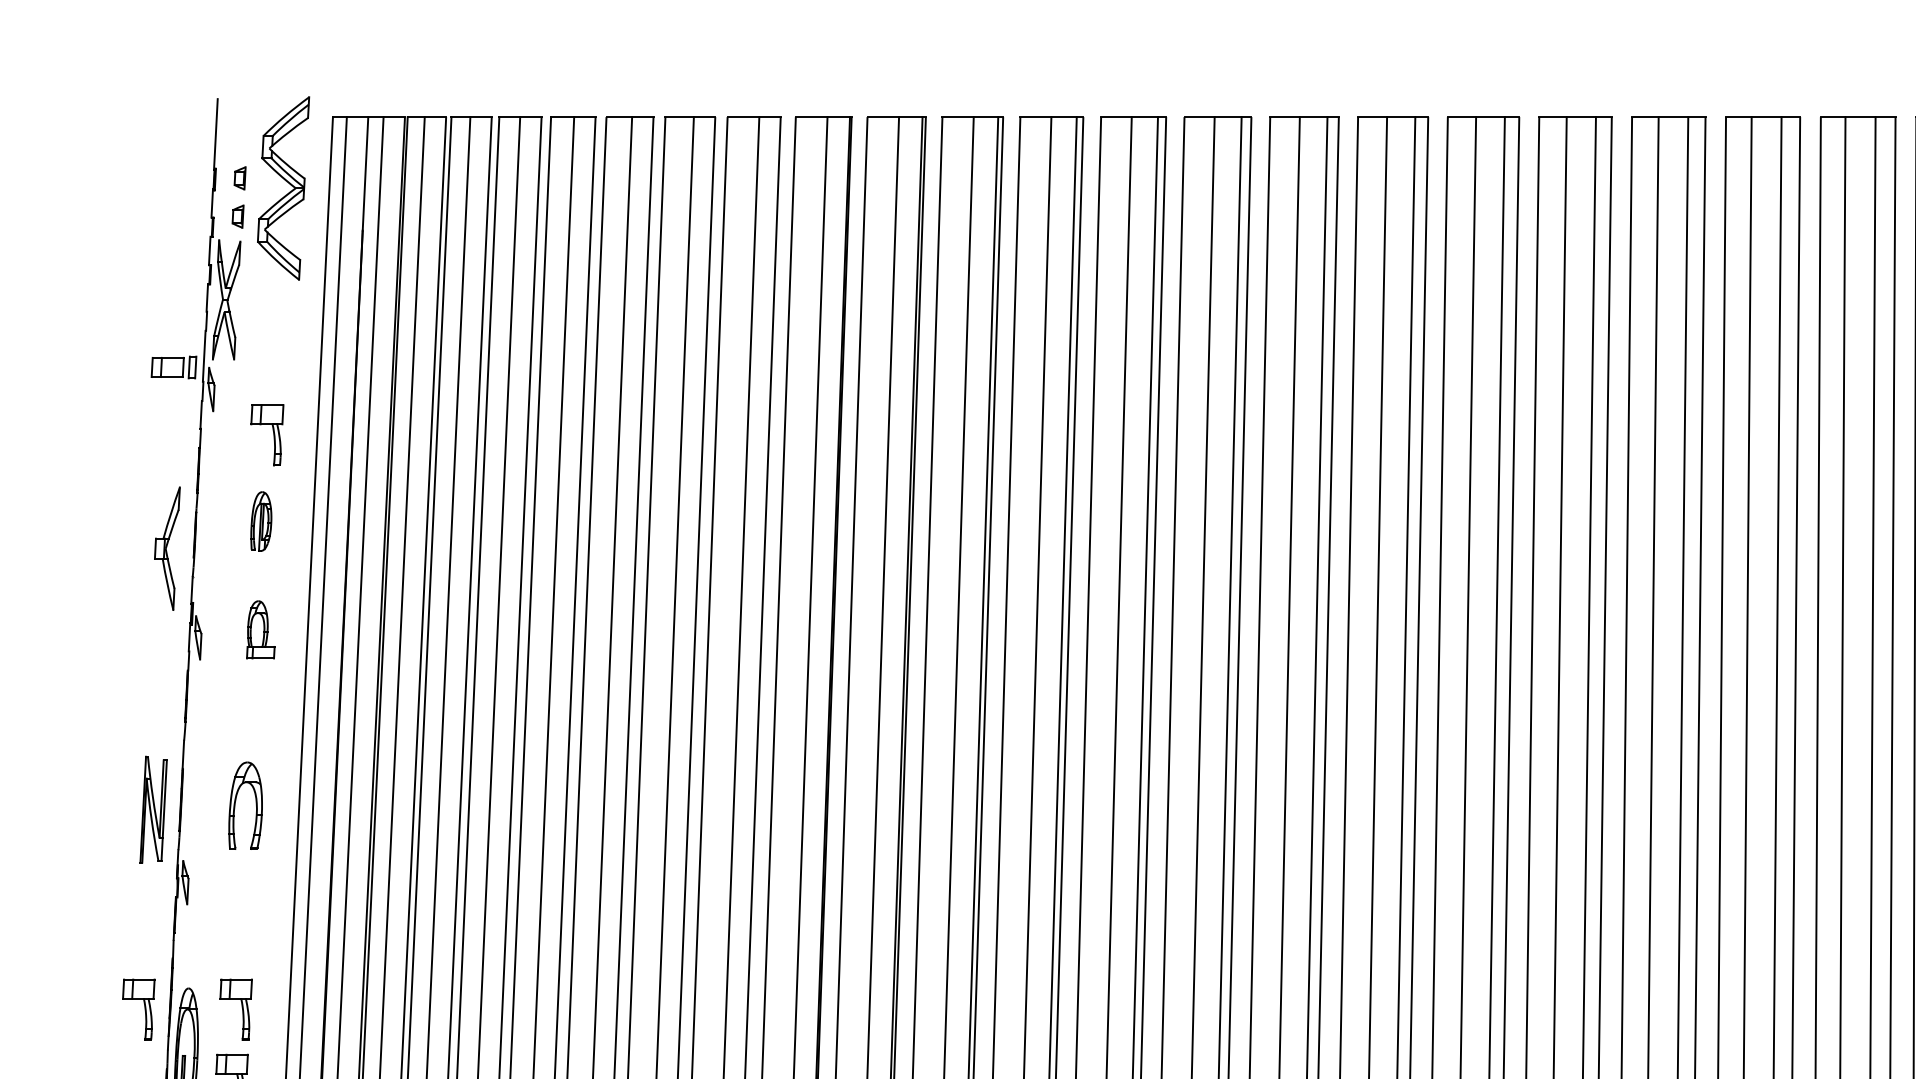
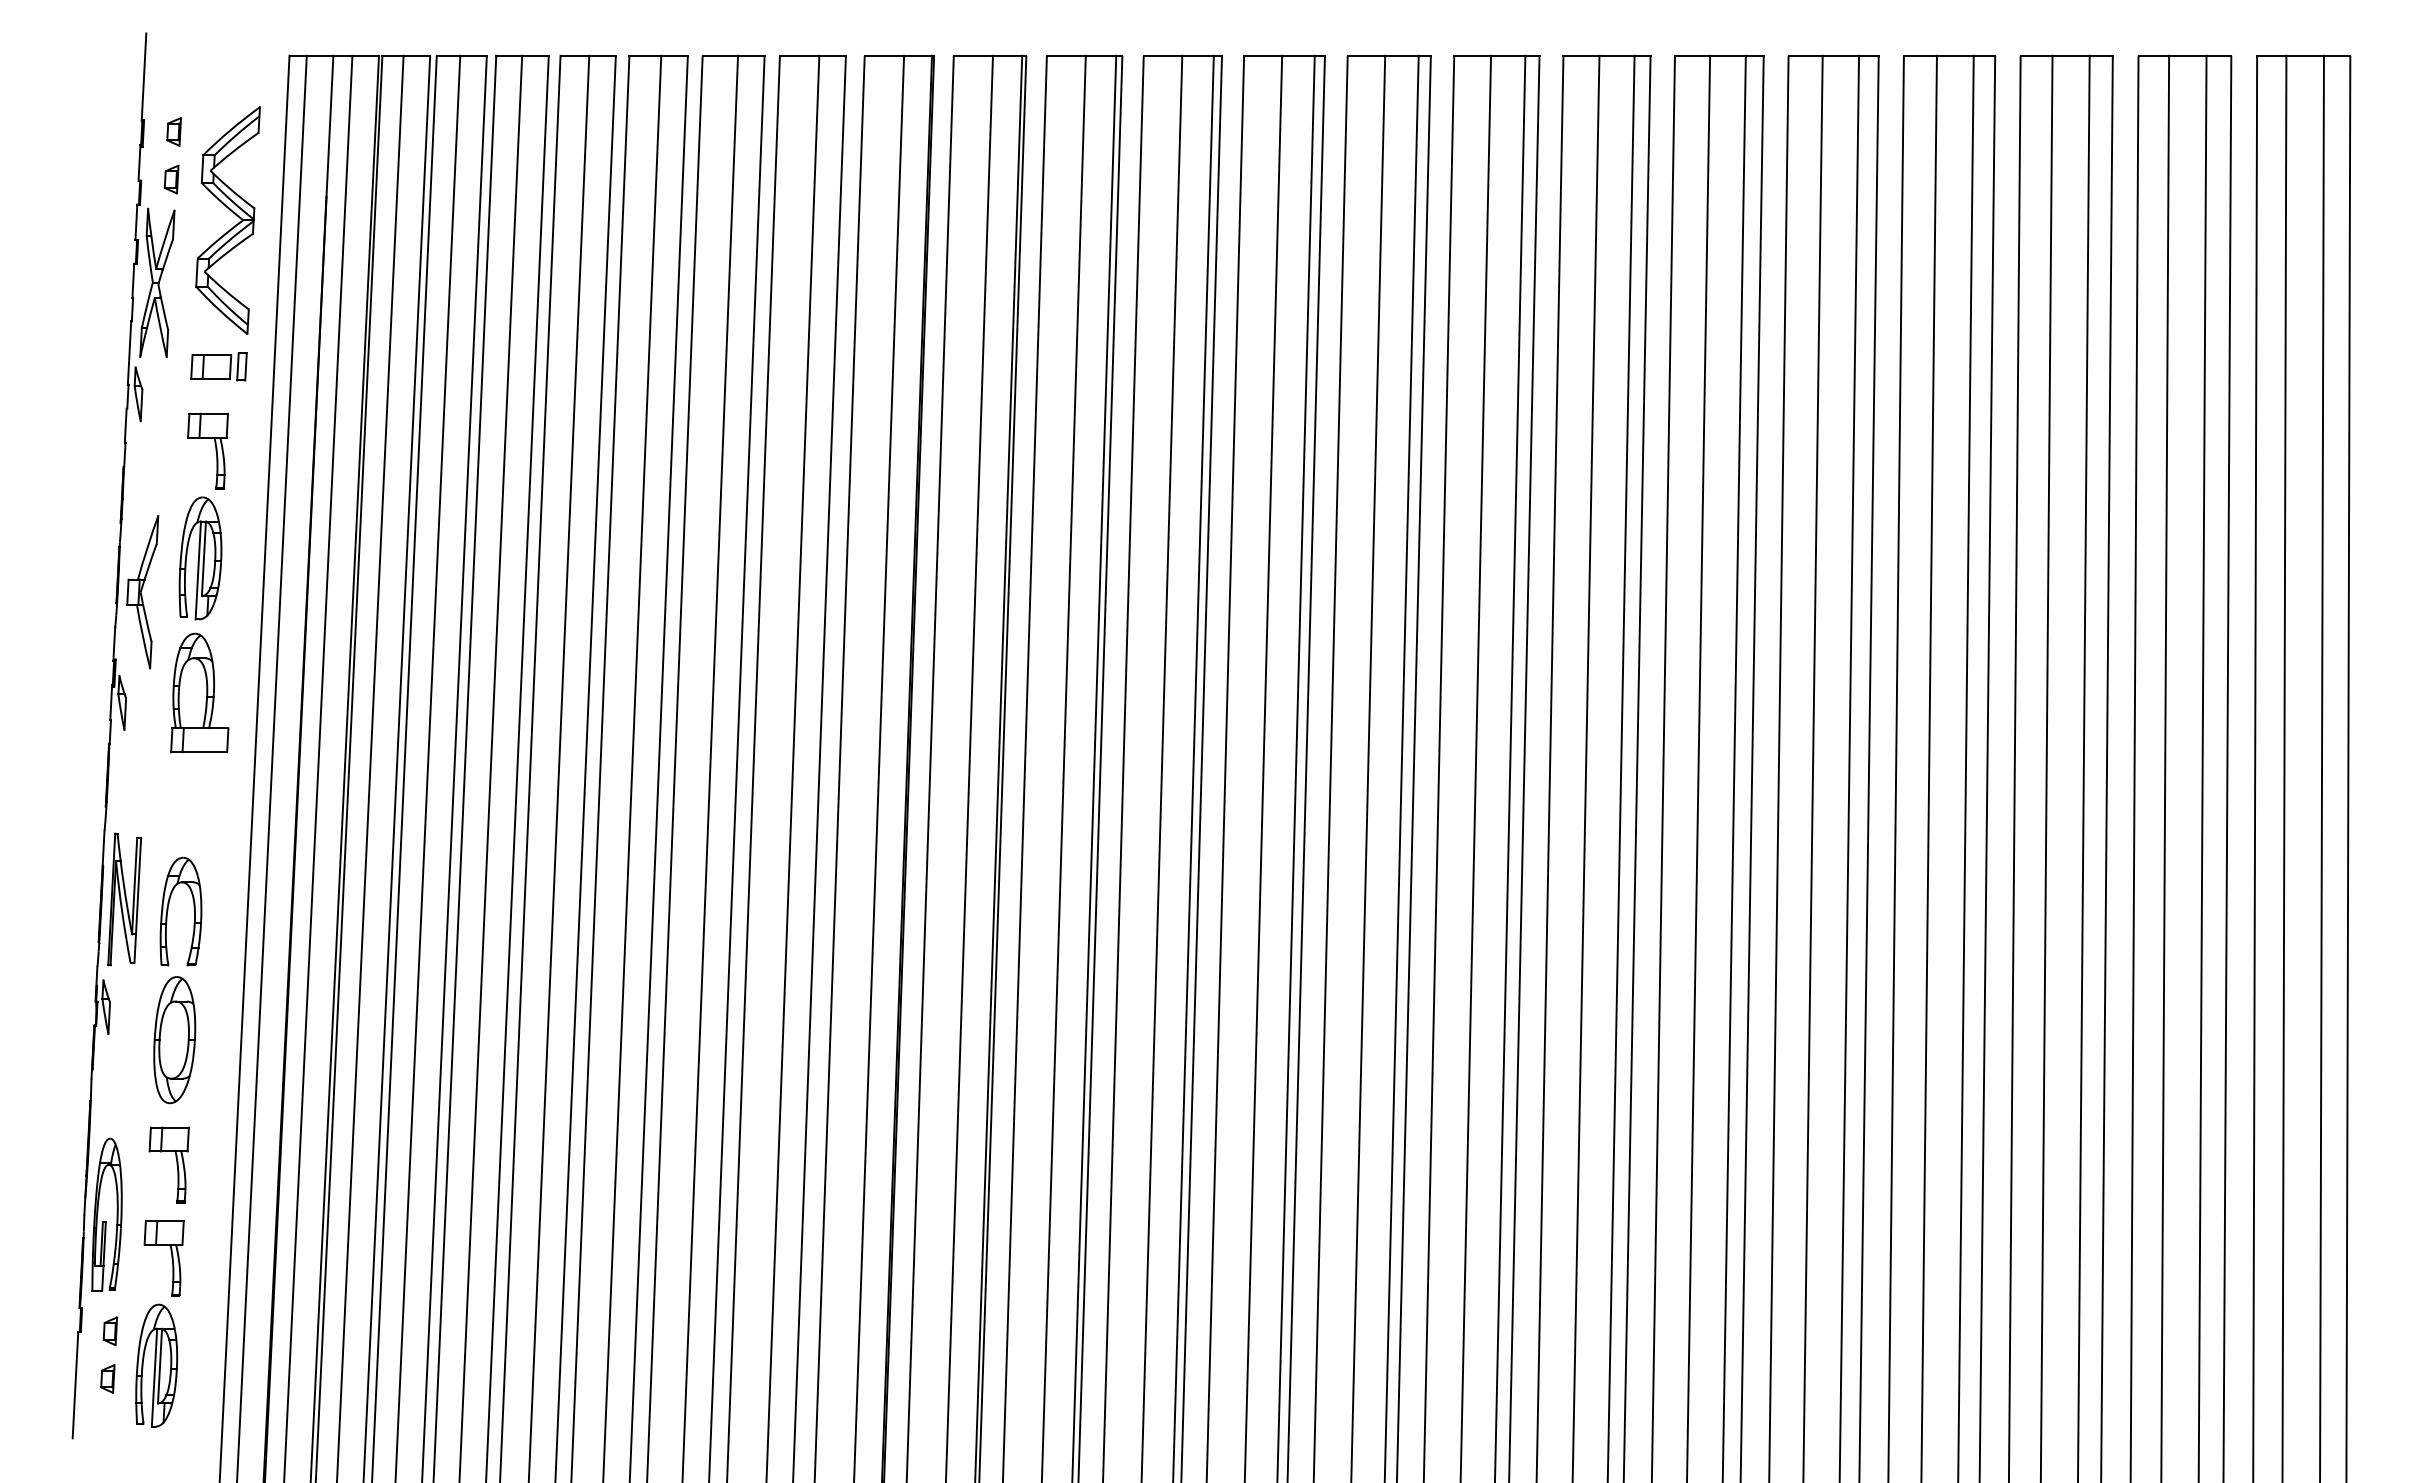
part: (287, 193) -> (233, 226), moved
part: (173, 367) -> (218, 366), moved
part: (261, 521) -> (200, 558), size x1.67
part: (167, 548) -> (142, 592), moved
part: (260, 629) -> (199, 692), size x1.67
part: (153, 809) -> (124, 899), moved
part: (240, 909) -> (174, 1040), added
part: (144, 1009) -> (55, 1164), removed

